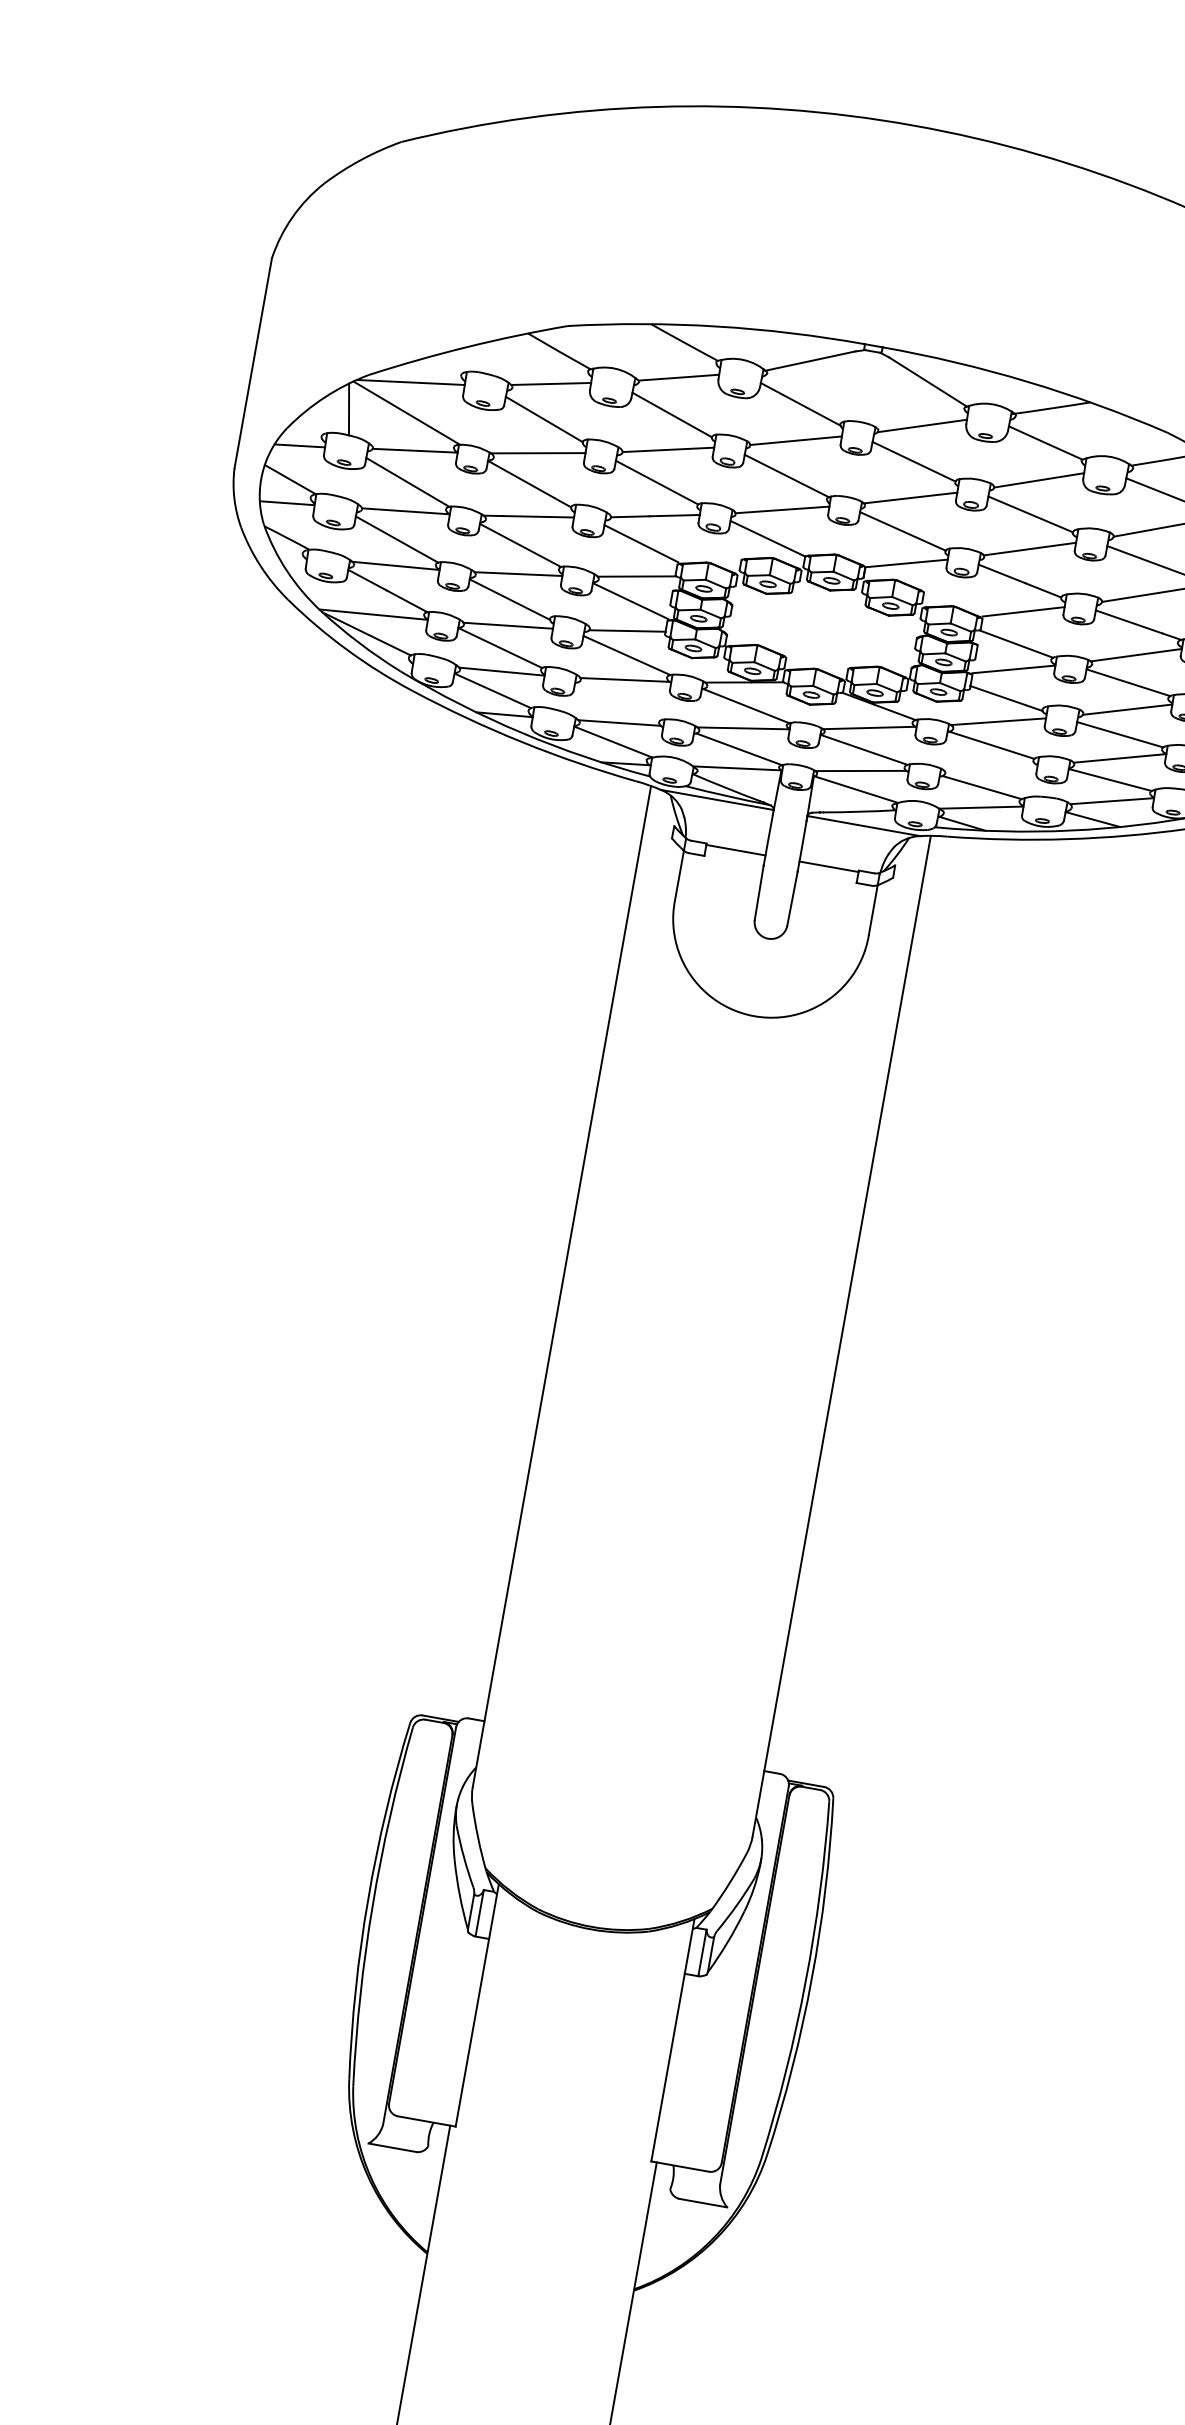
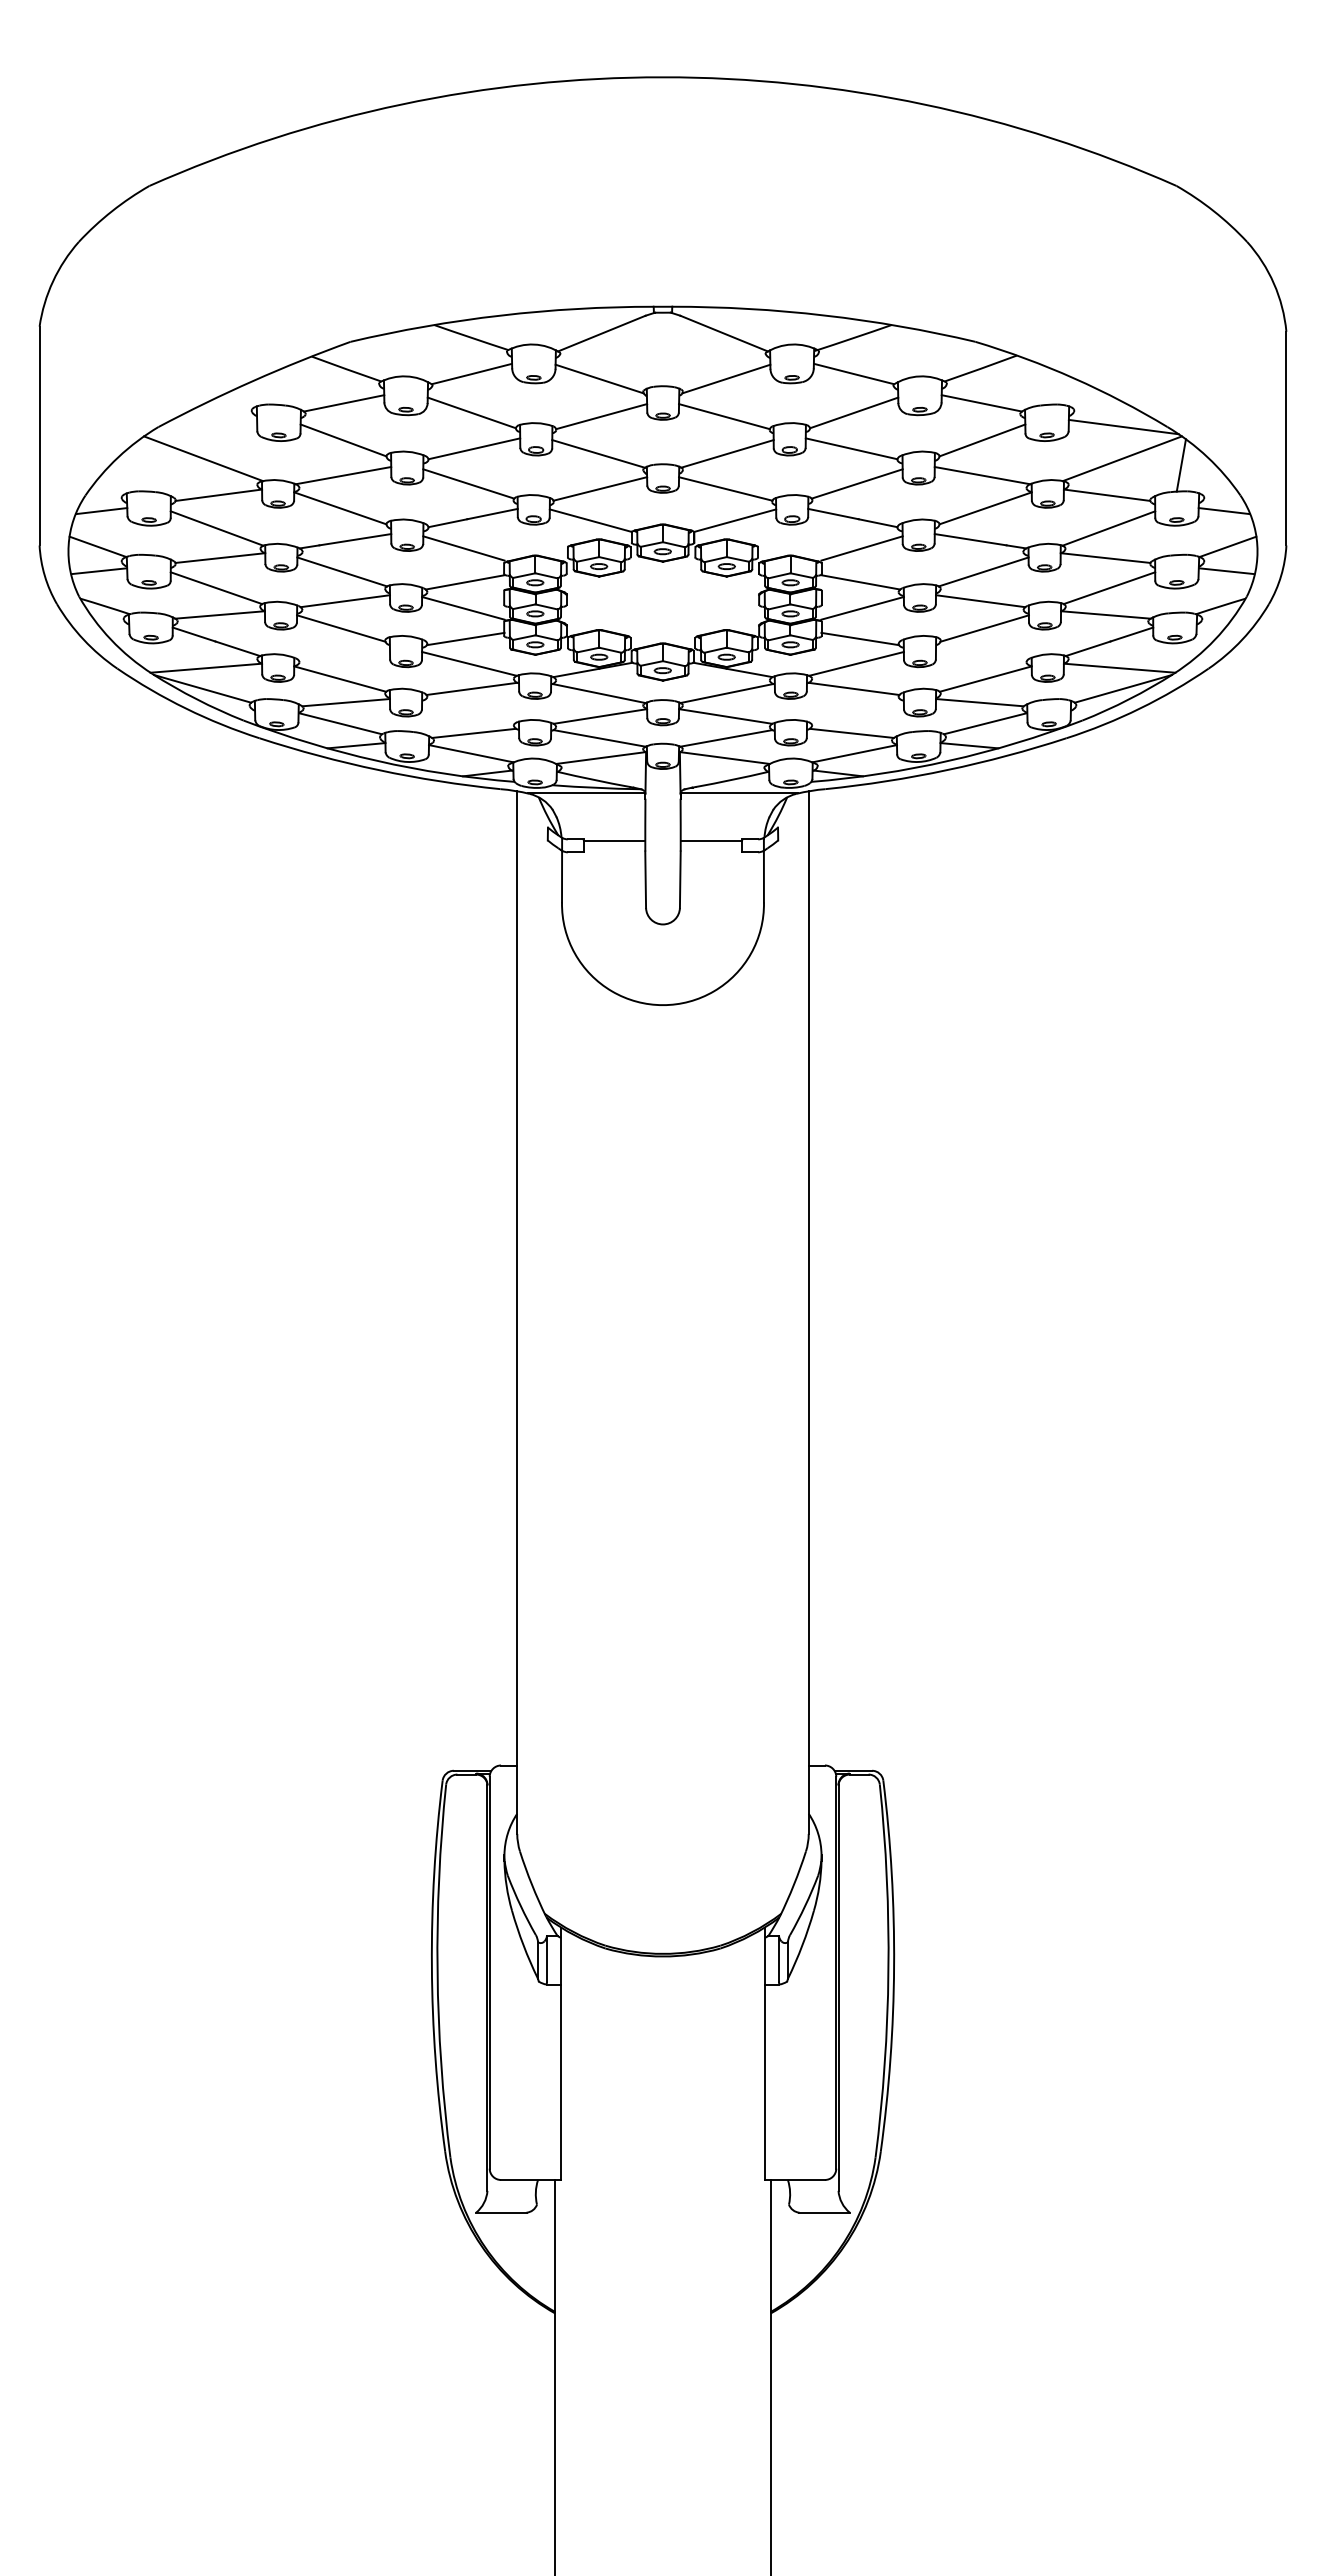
line: (411, 381) -> (202, 426), removed
line: (348, 409) -> (144, 465), removed
line: (508, 626) -> (344, 655), removed
line: (1119, 735) -> (981, 655), removed

